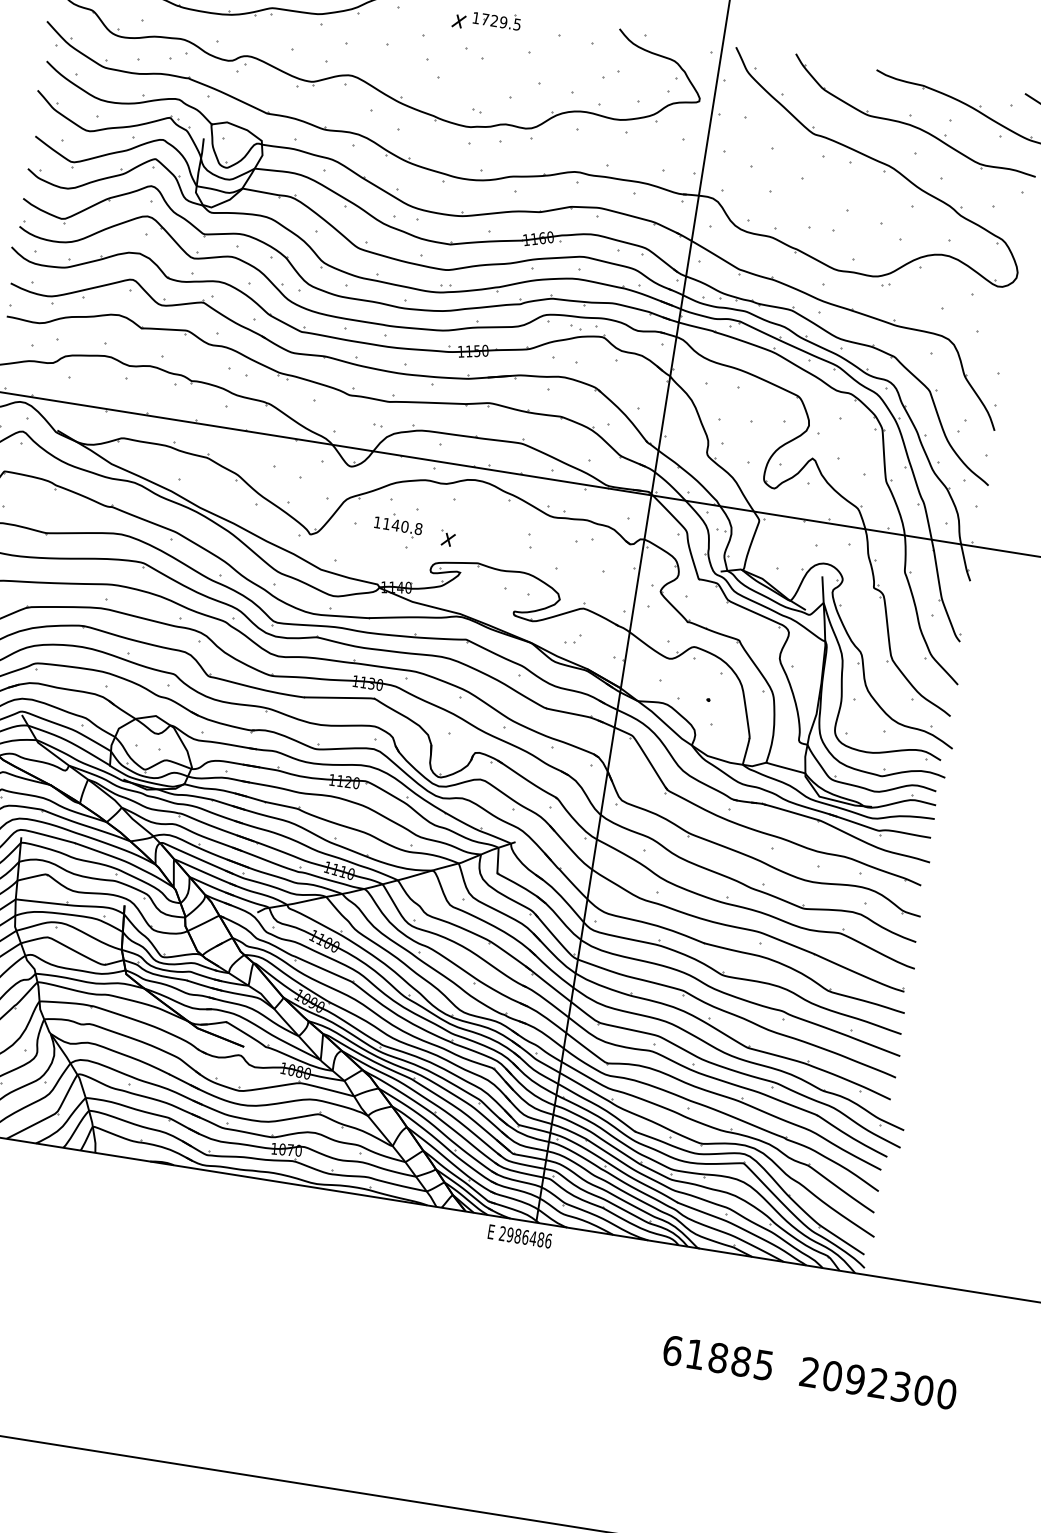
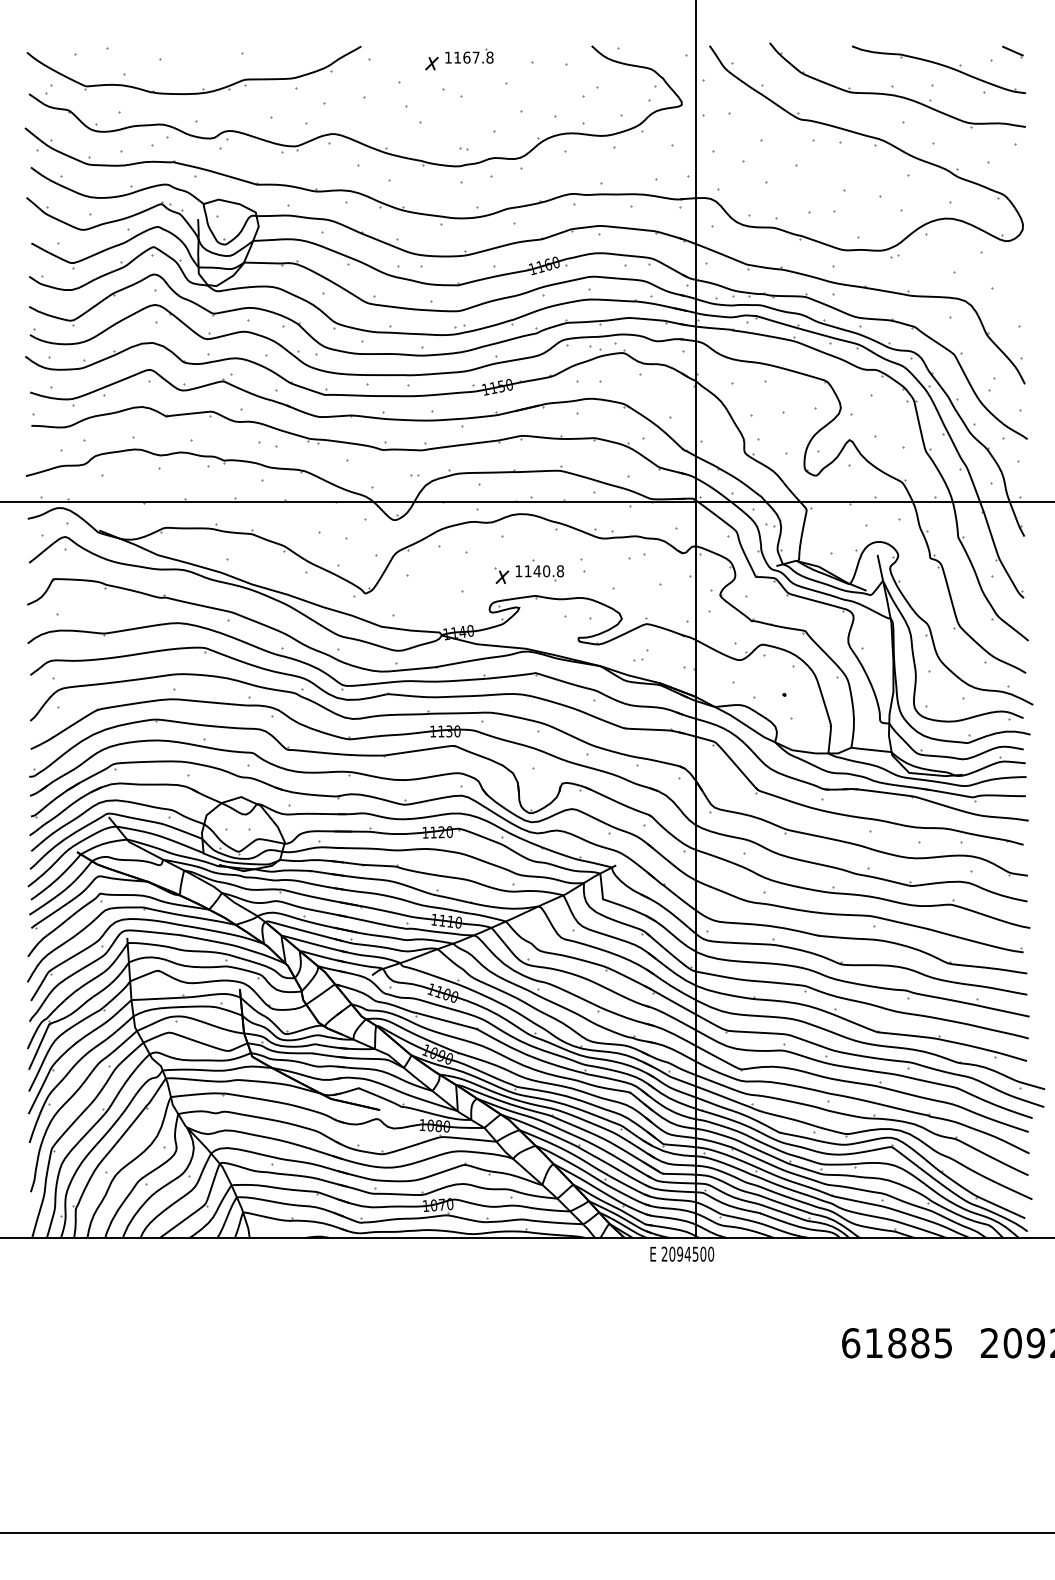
text: (501, 21) -> (473, 57), 1729.5 -> 1167.8
part: (398, 524) -> (539, 570), moved
text: (529, 1237) -> (691, 1253), 2986486 -> 2094500

